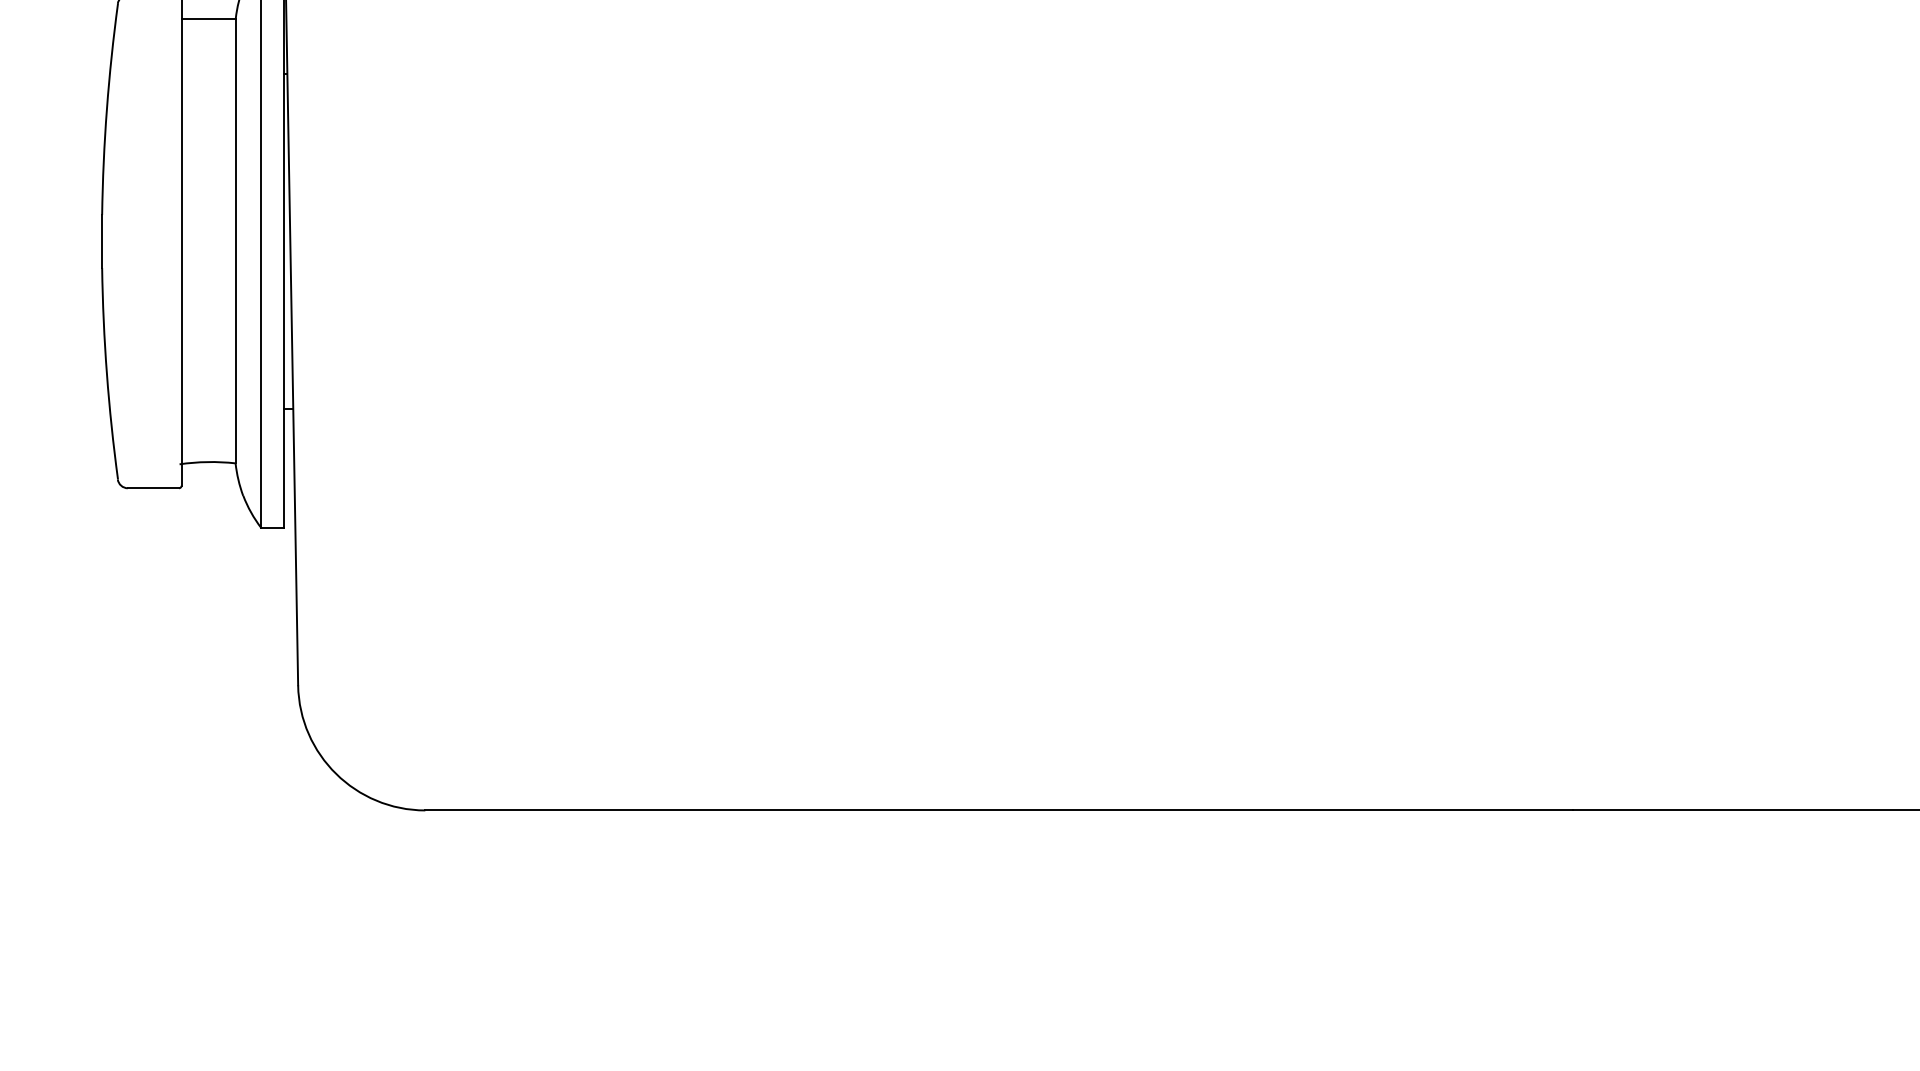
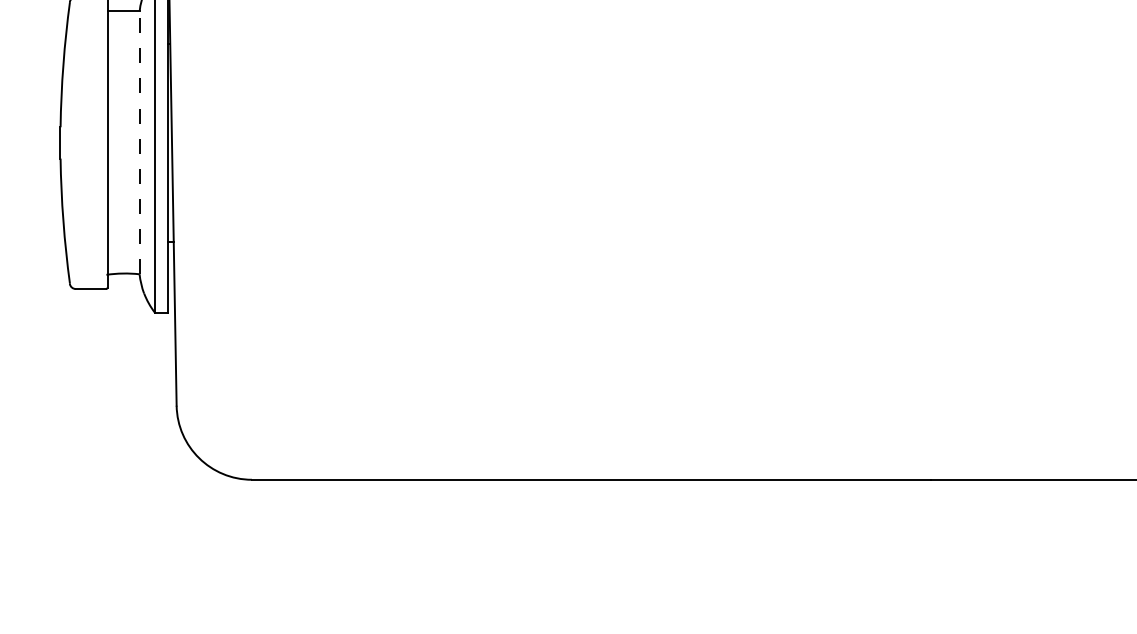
line: (235, 240) -> (139, 142), solid -> dashed

